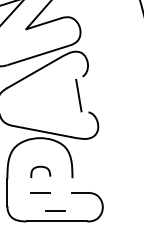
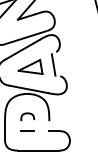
part: (44, 97) -> (30, 66), added
line: (55, 209) -> (37, 142), removed

